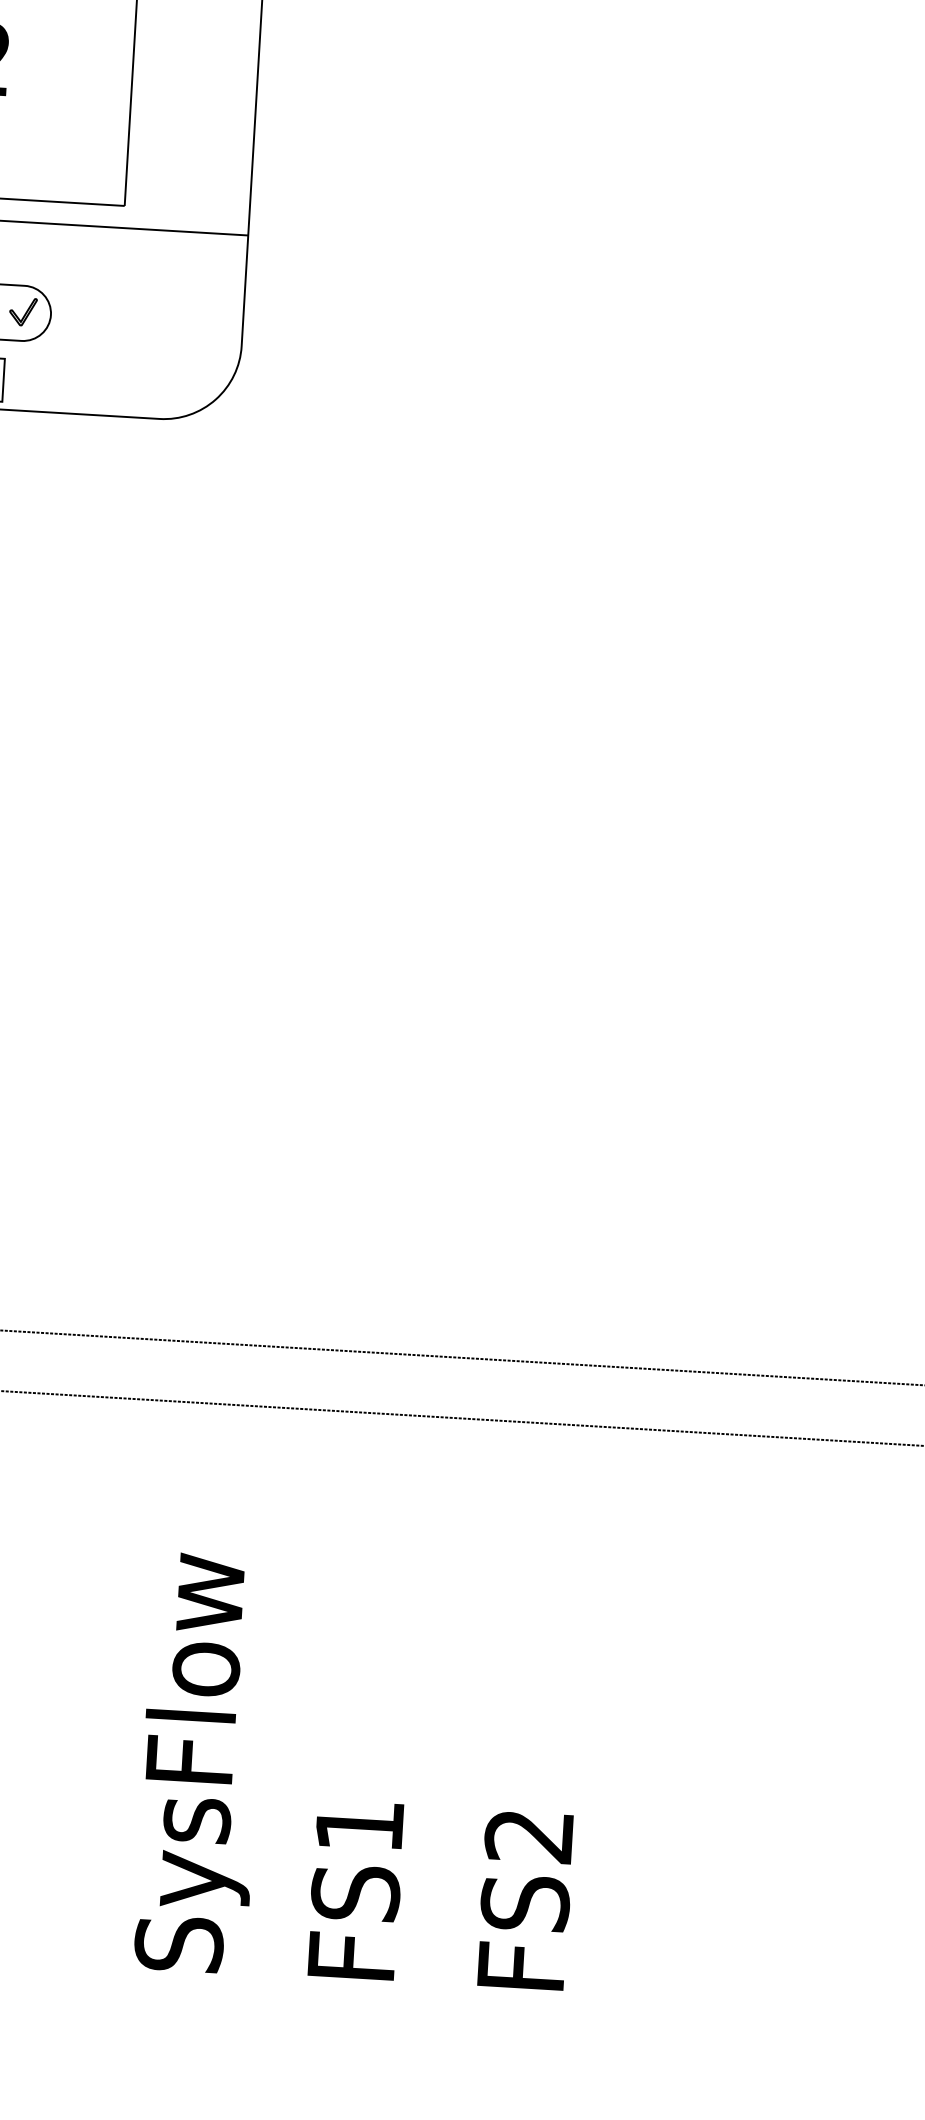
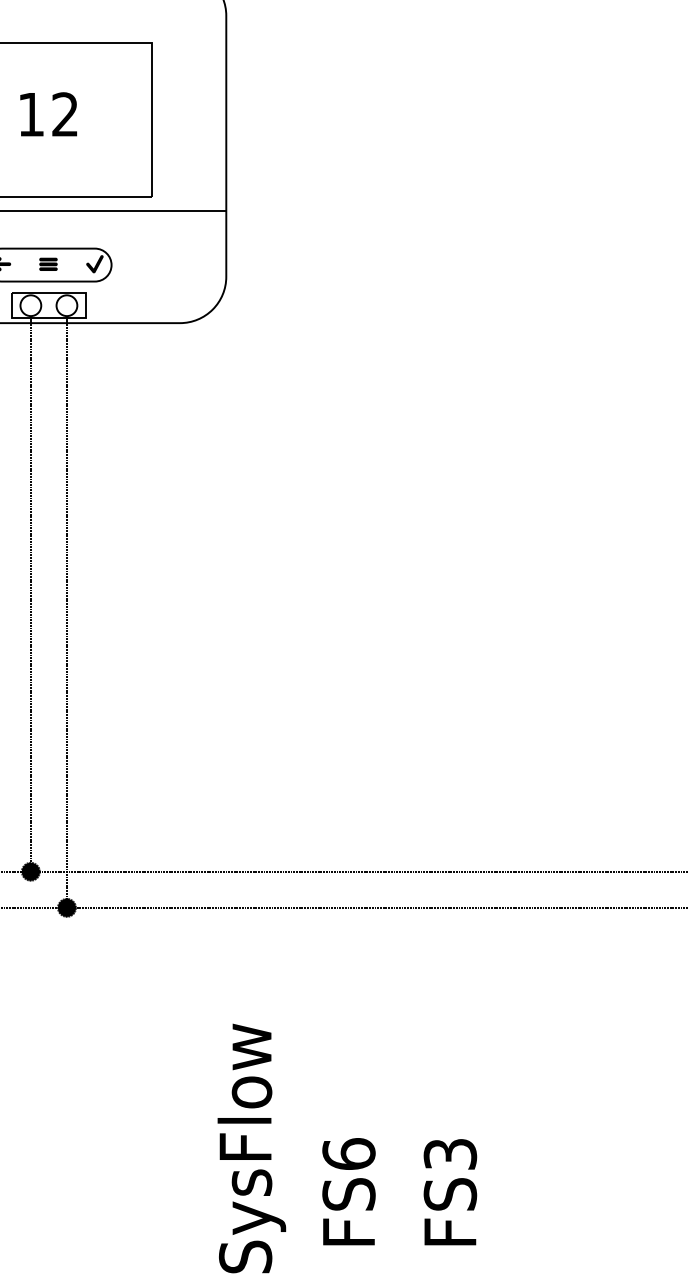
text: (199, 1763) -> (251, 1148), moved
text: (358, 1824) -> (348, 1153), FS1 -> FS6
text: (529, 1836) -> (450, 1154), FS2 -> FS3

